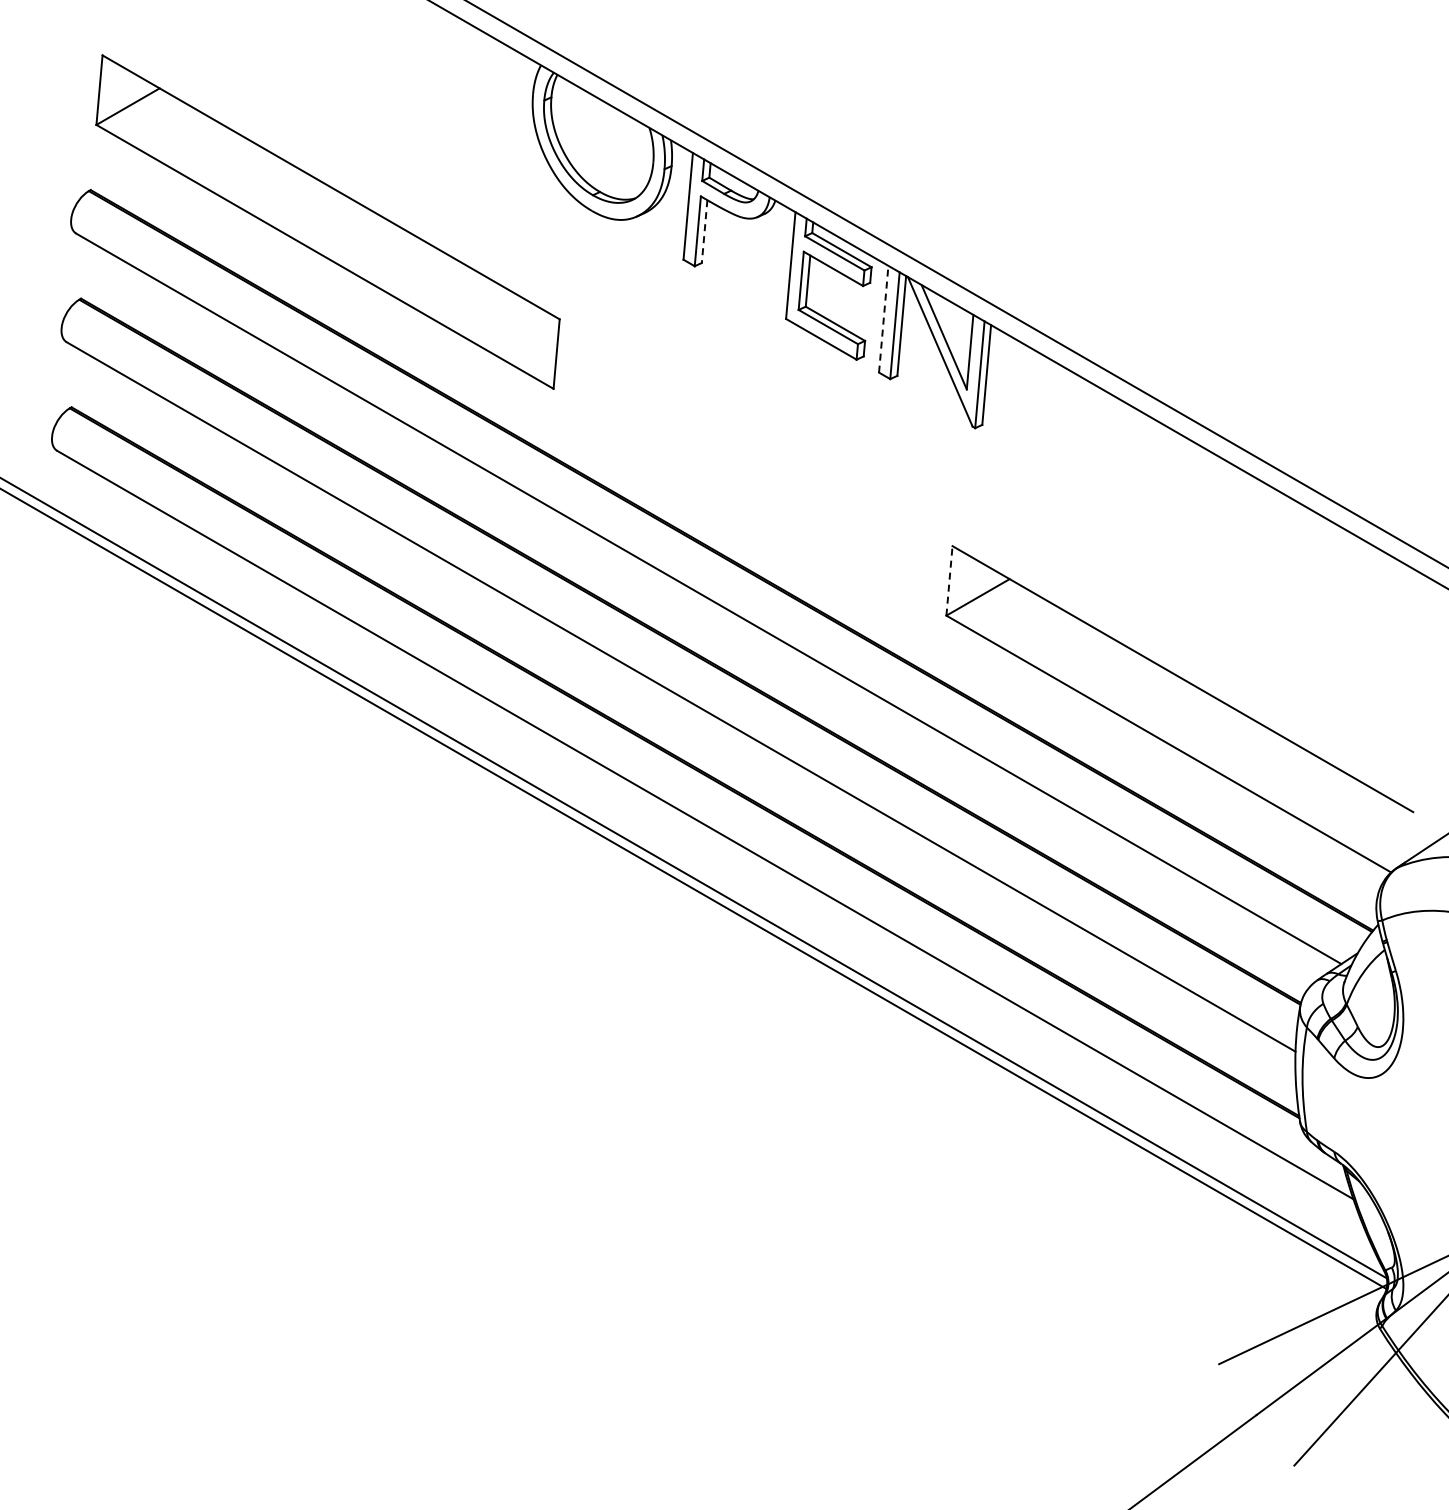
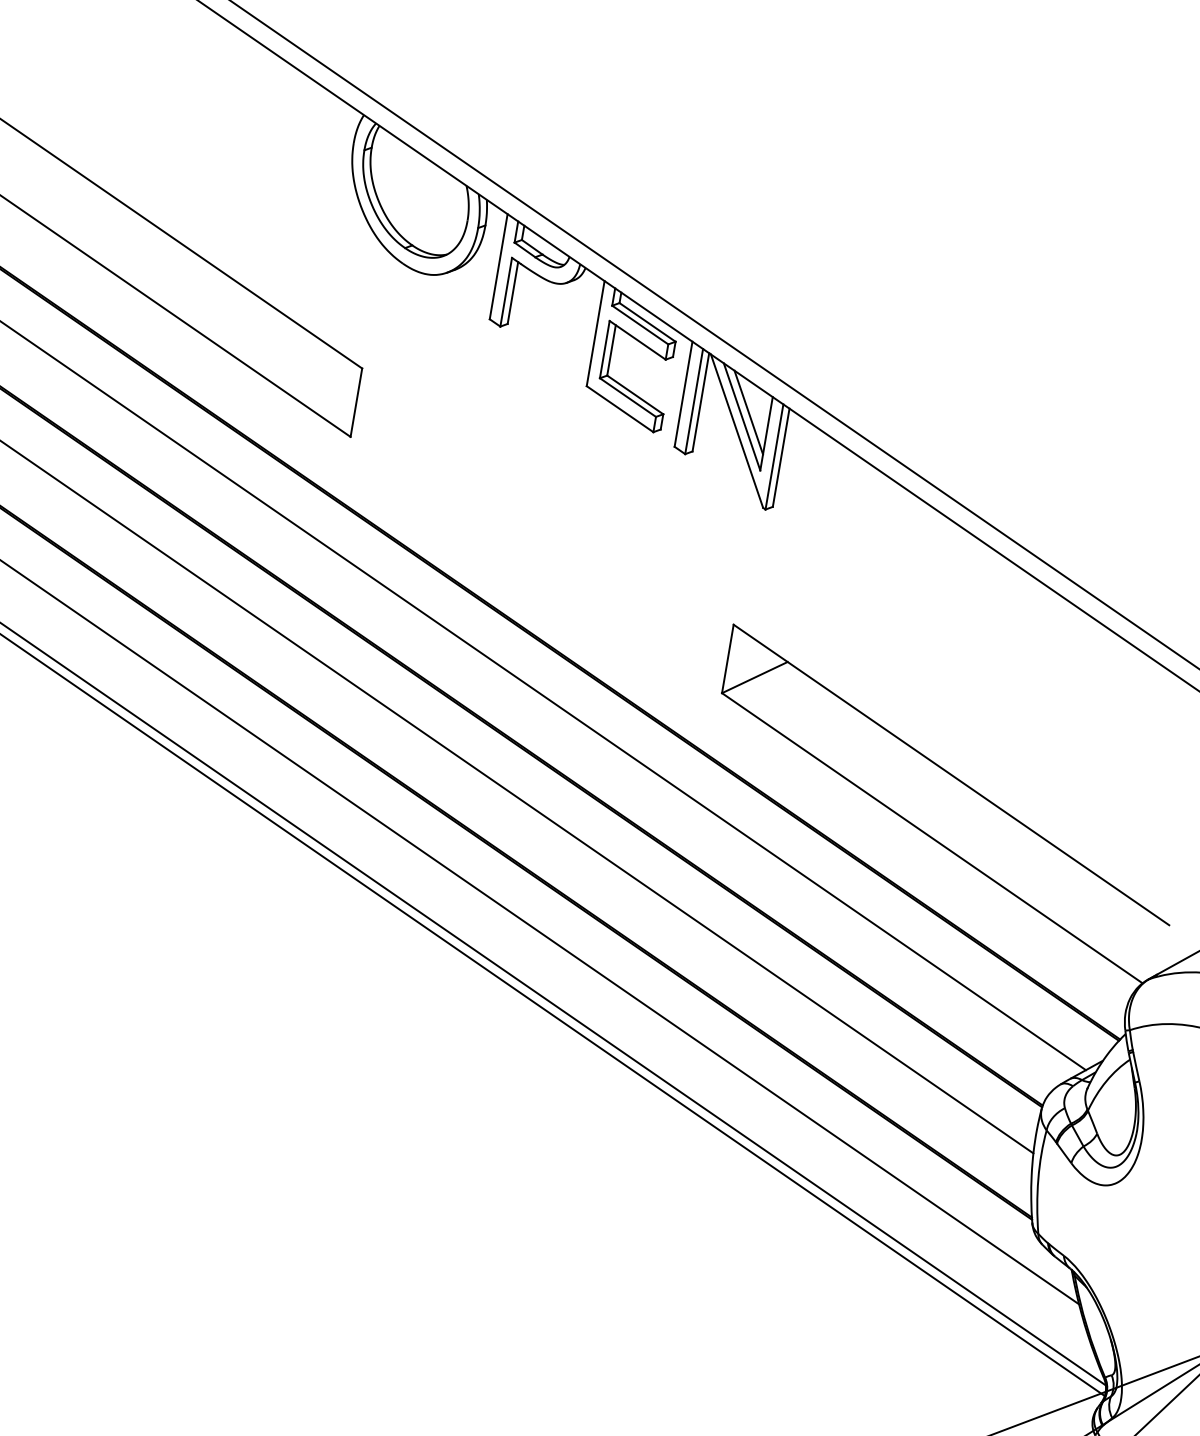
line: (704, 231) -> (512, 292), dashed -> solid
line: (883, 319) -> (683, 394), dashed -> solid
line: (950, 332) -> (748, 412), added
line: (949, 580) -> (727, 658), dashed -> solid

